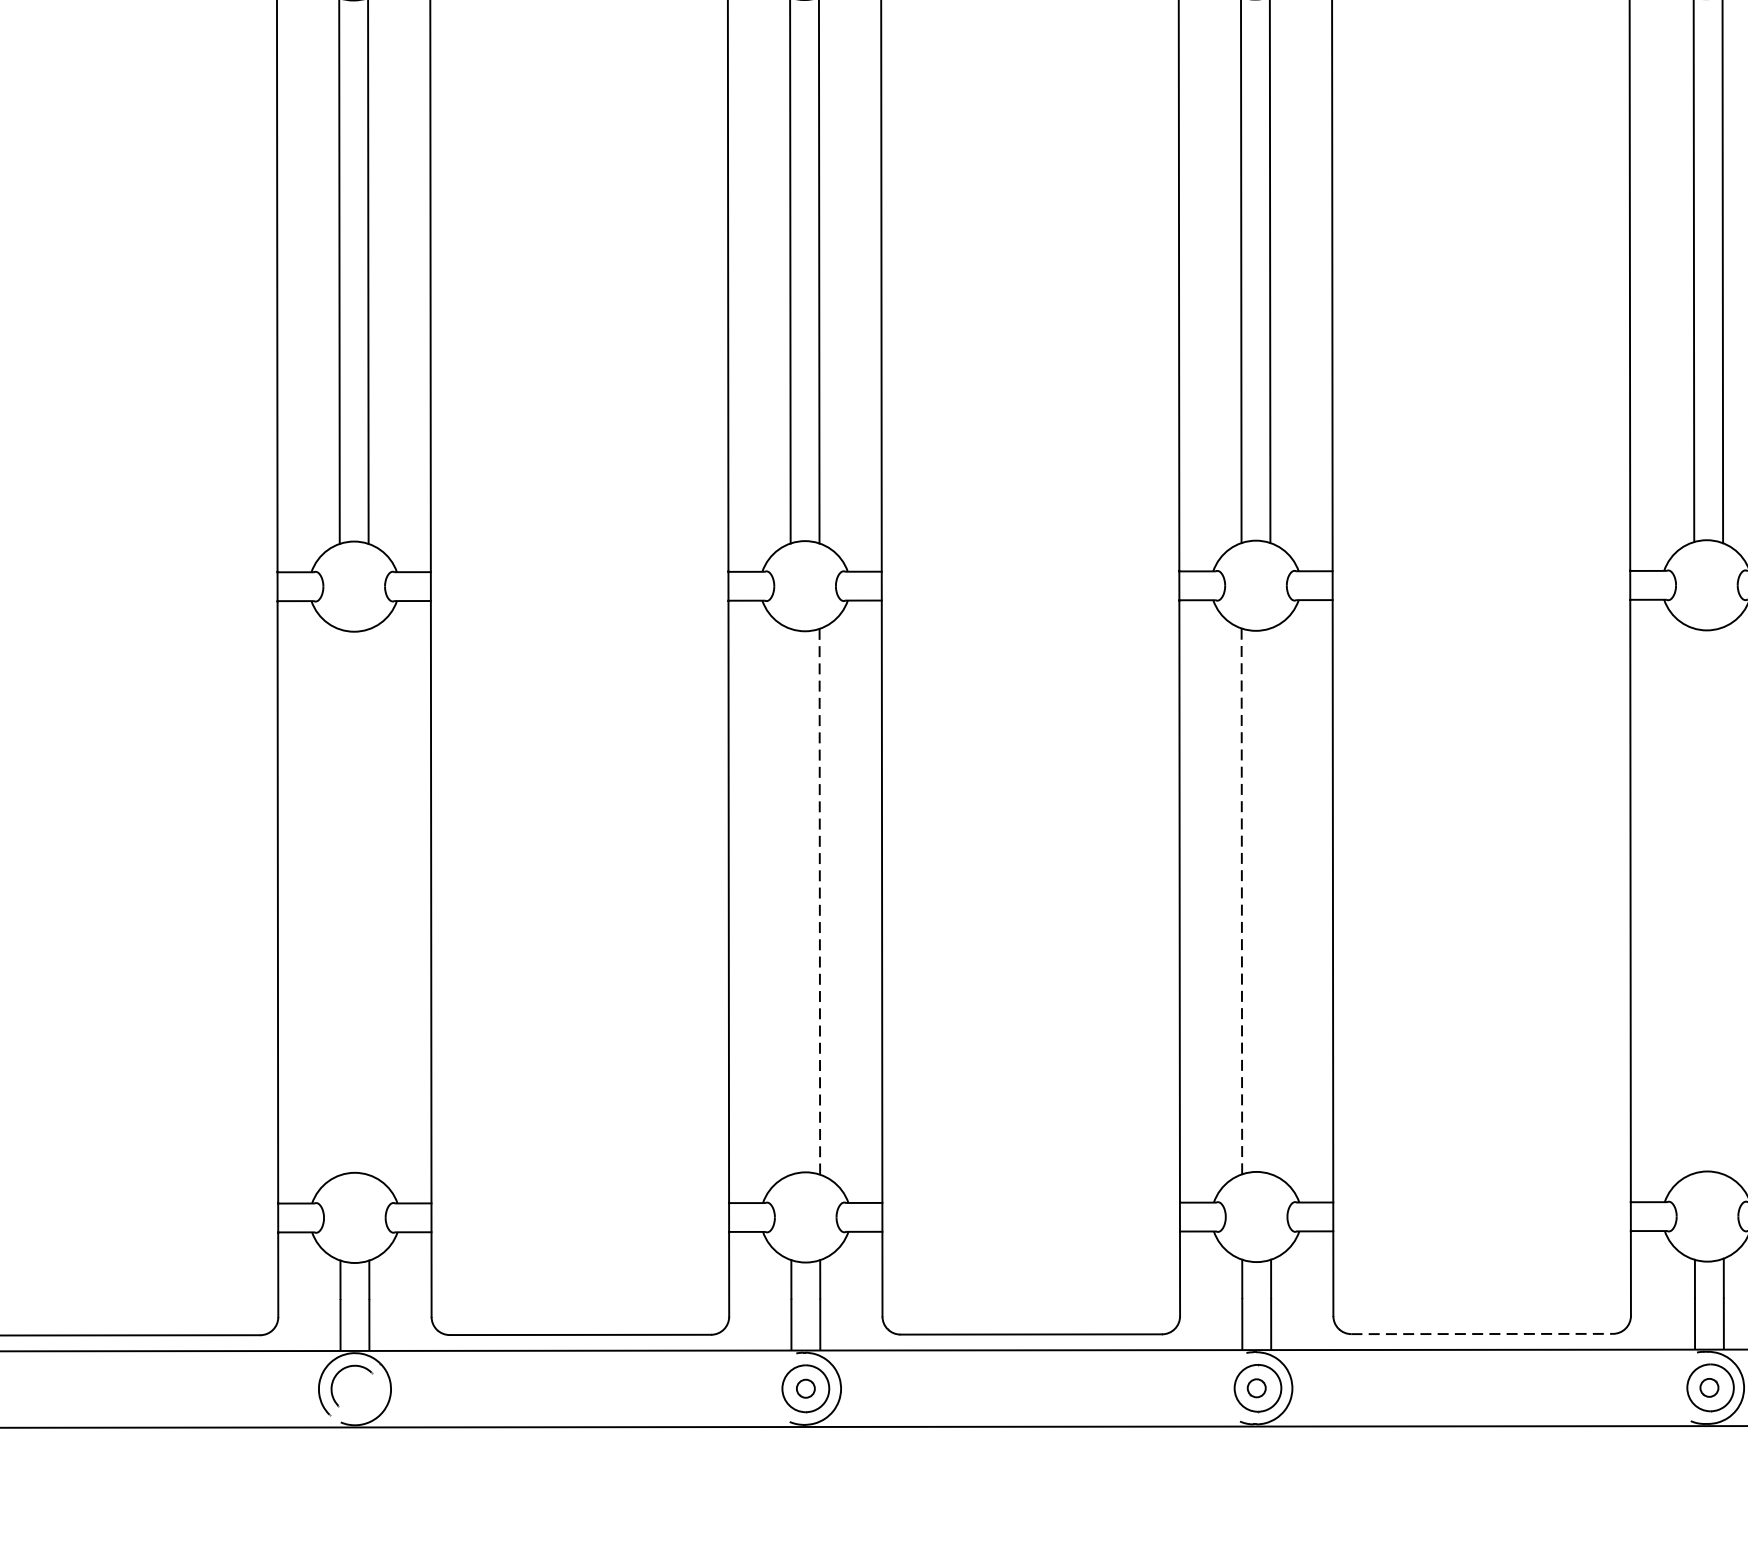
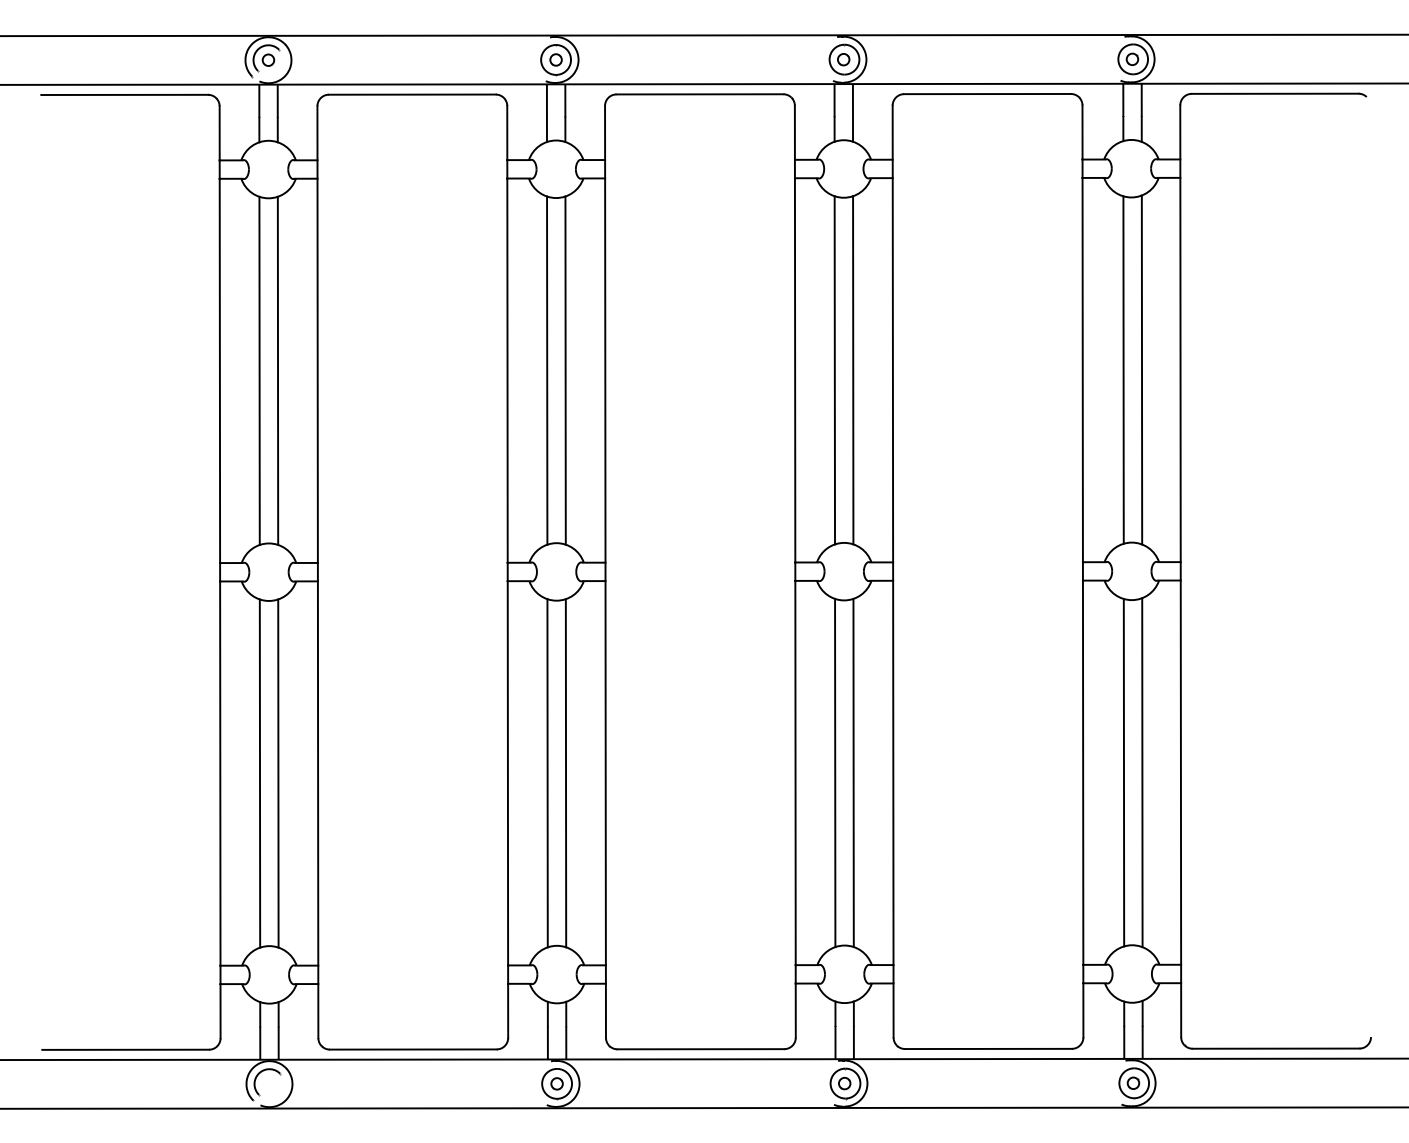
line: (1242, 900) -> (835, 772), dashed -> solid
line: (1270, 900) -> (853, 772), added
line: (1693, 900) -> (1123, 772), added
line: (1723, 900) -> (1142, 772), added
line: (339, 902) -> (259, 773), added
line: (369, 902) -> (278, 773), added
line: (790, 902) -> (547, 773), added
line: (820, 902) -> (566, 773), dashed -> solid
line: (1483, 1333) -> (989, 1048), dashed -> solid

